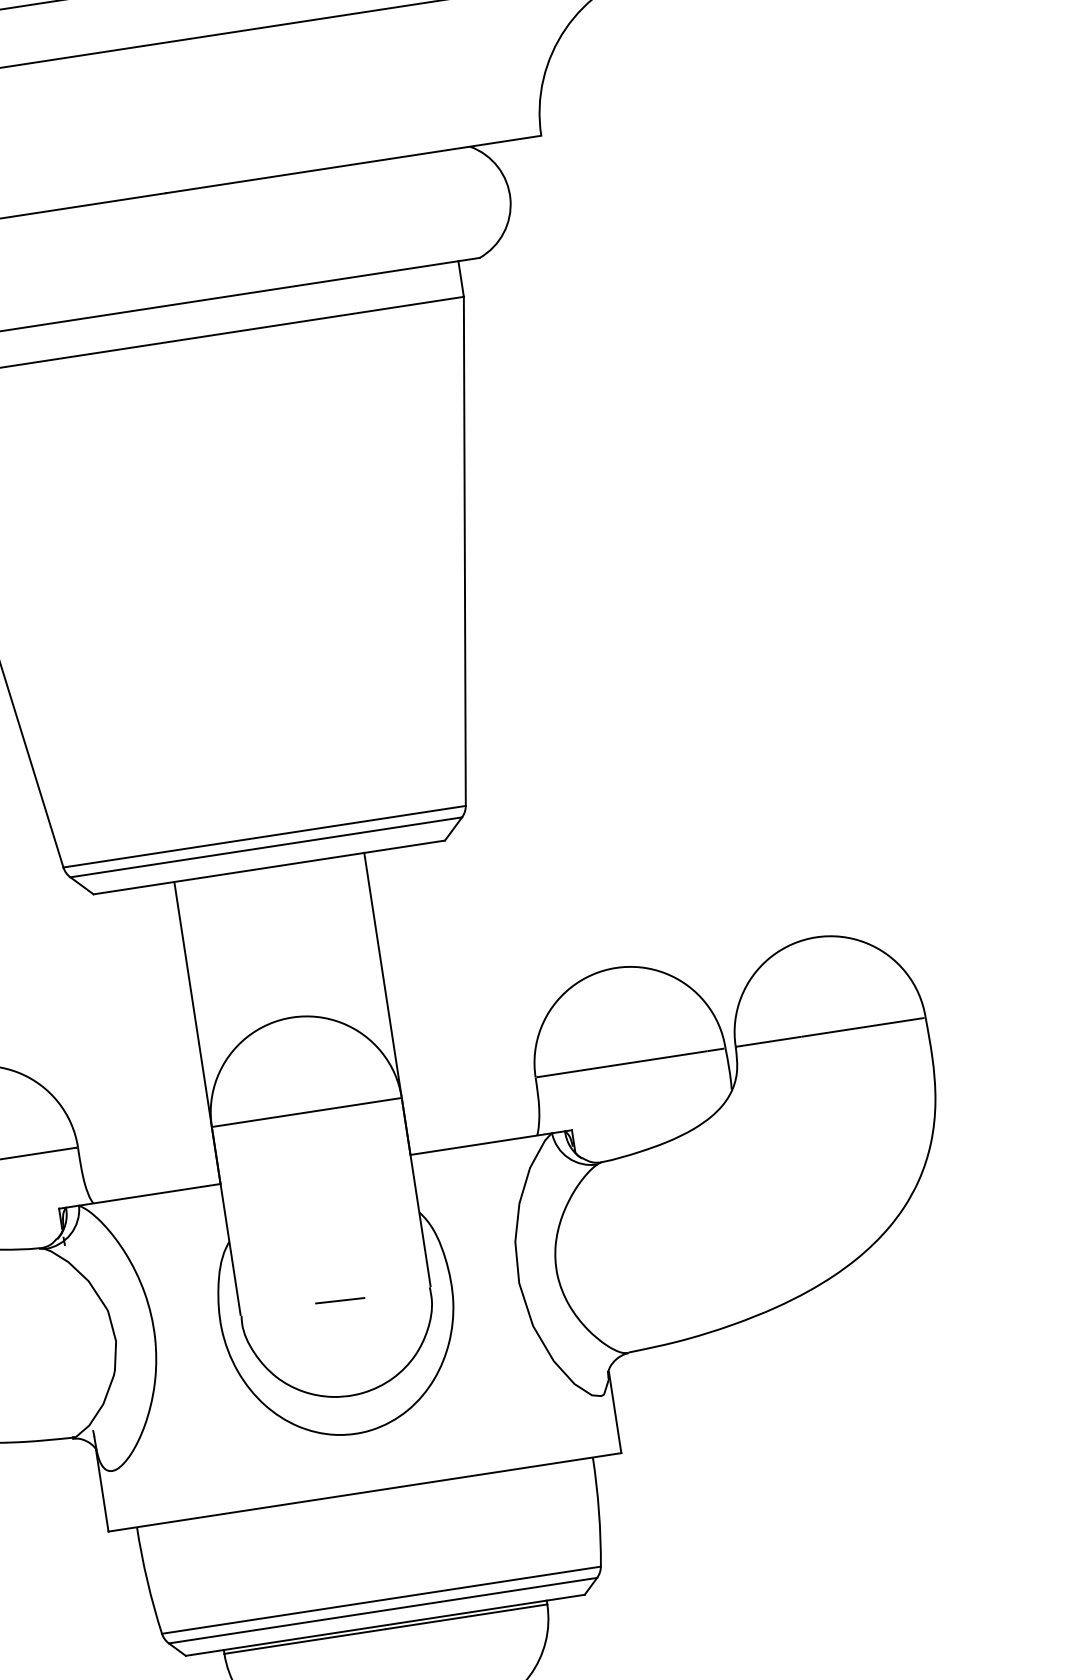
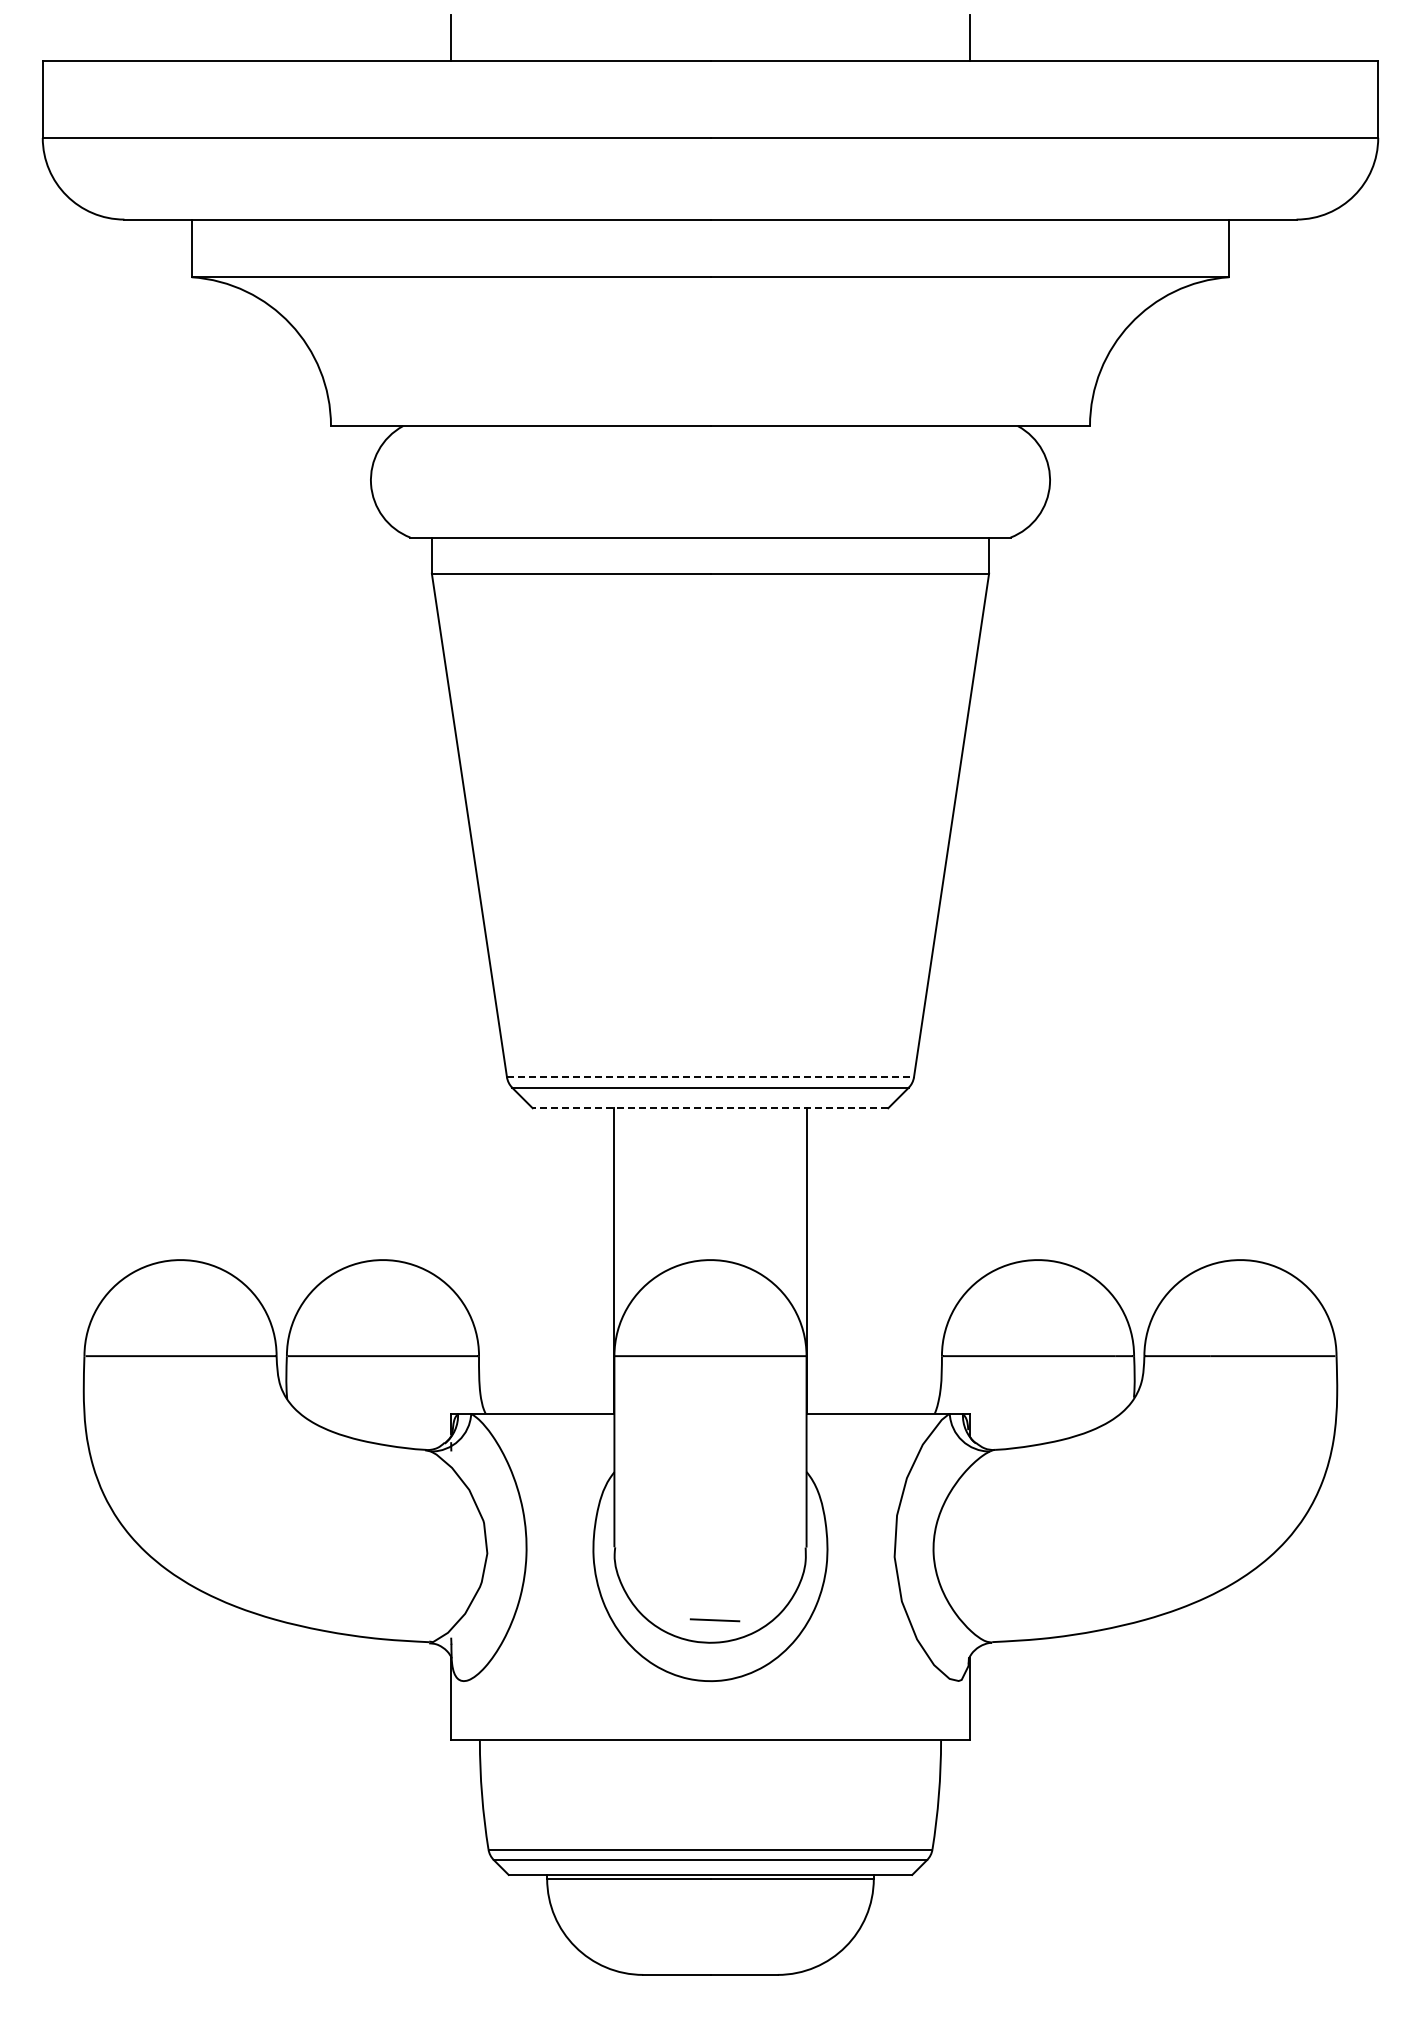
line: (264, 837) -> (710, 1077), solid -> dashed
line: (269, 867) -> (710, 1108), solid -> dashed
line: (339, 1301) -> (714, 1620), moved

